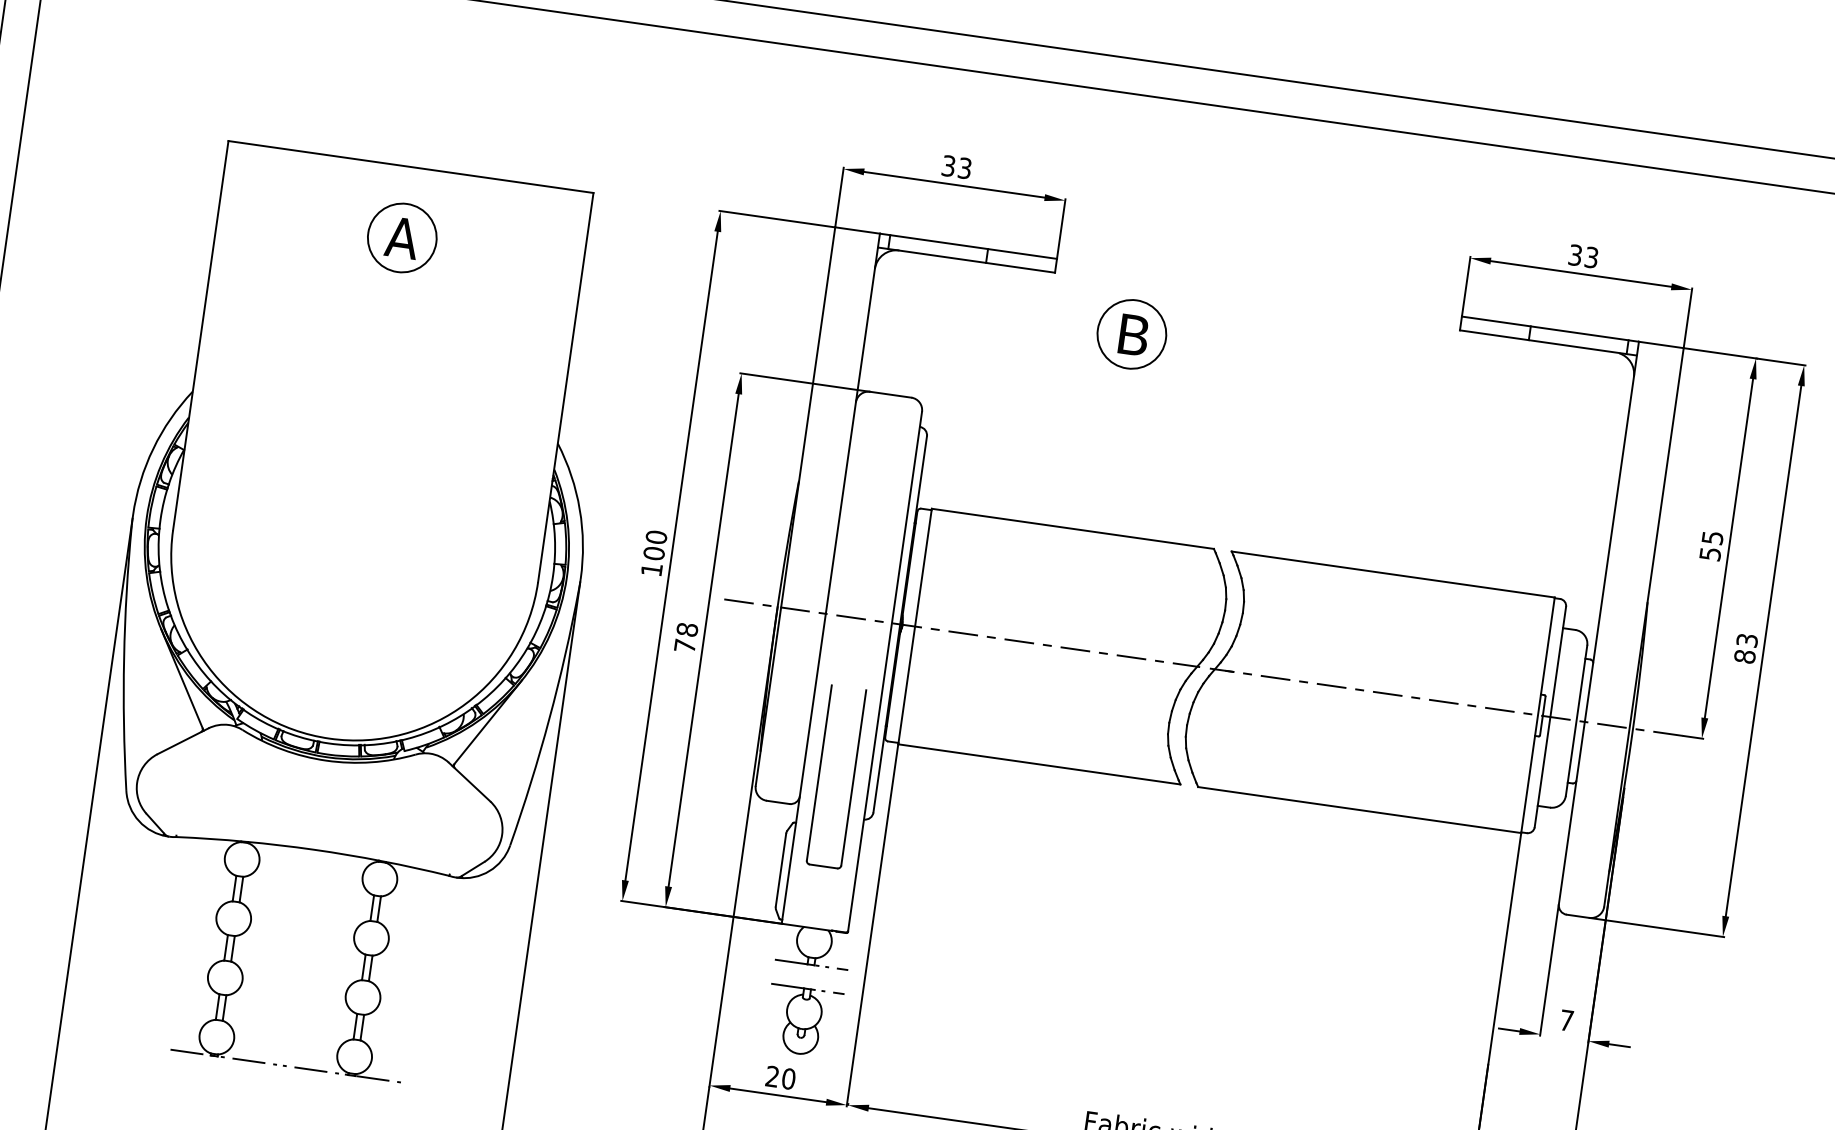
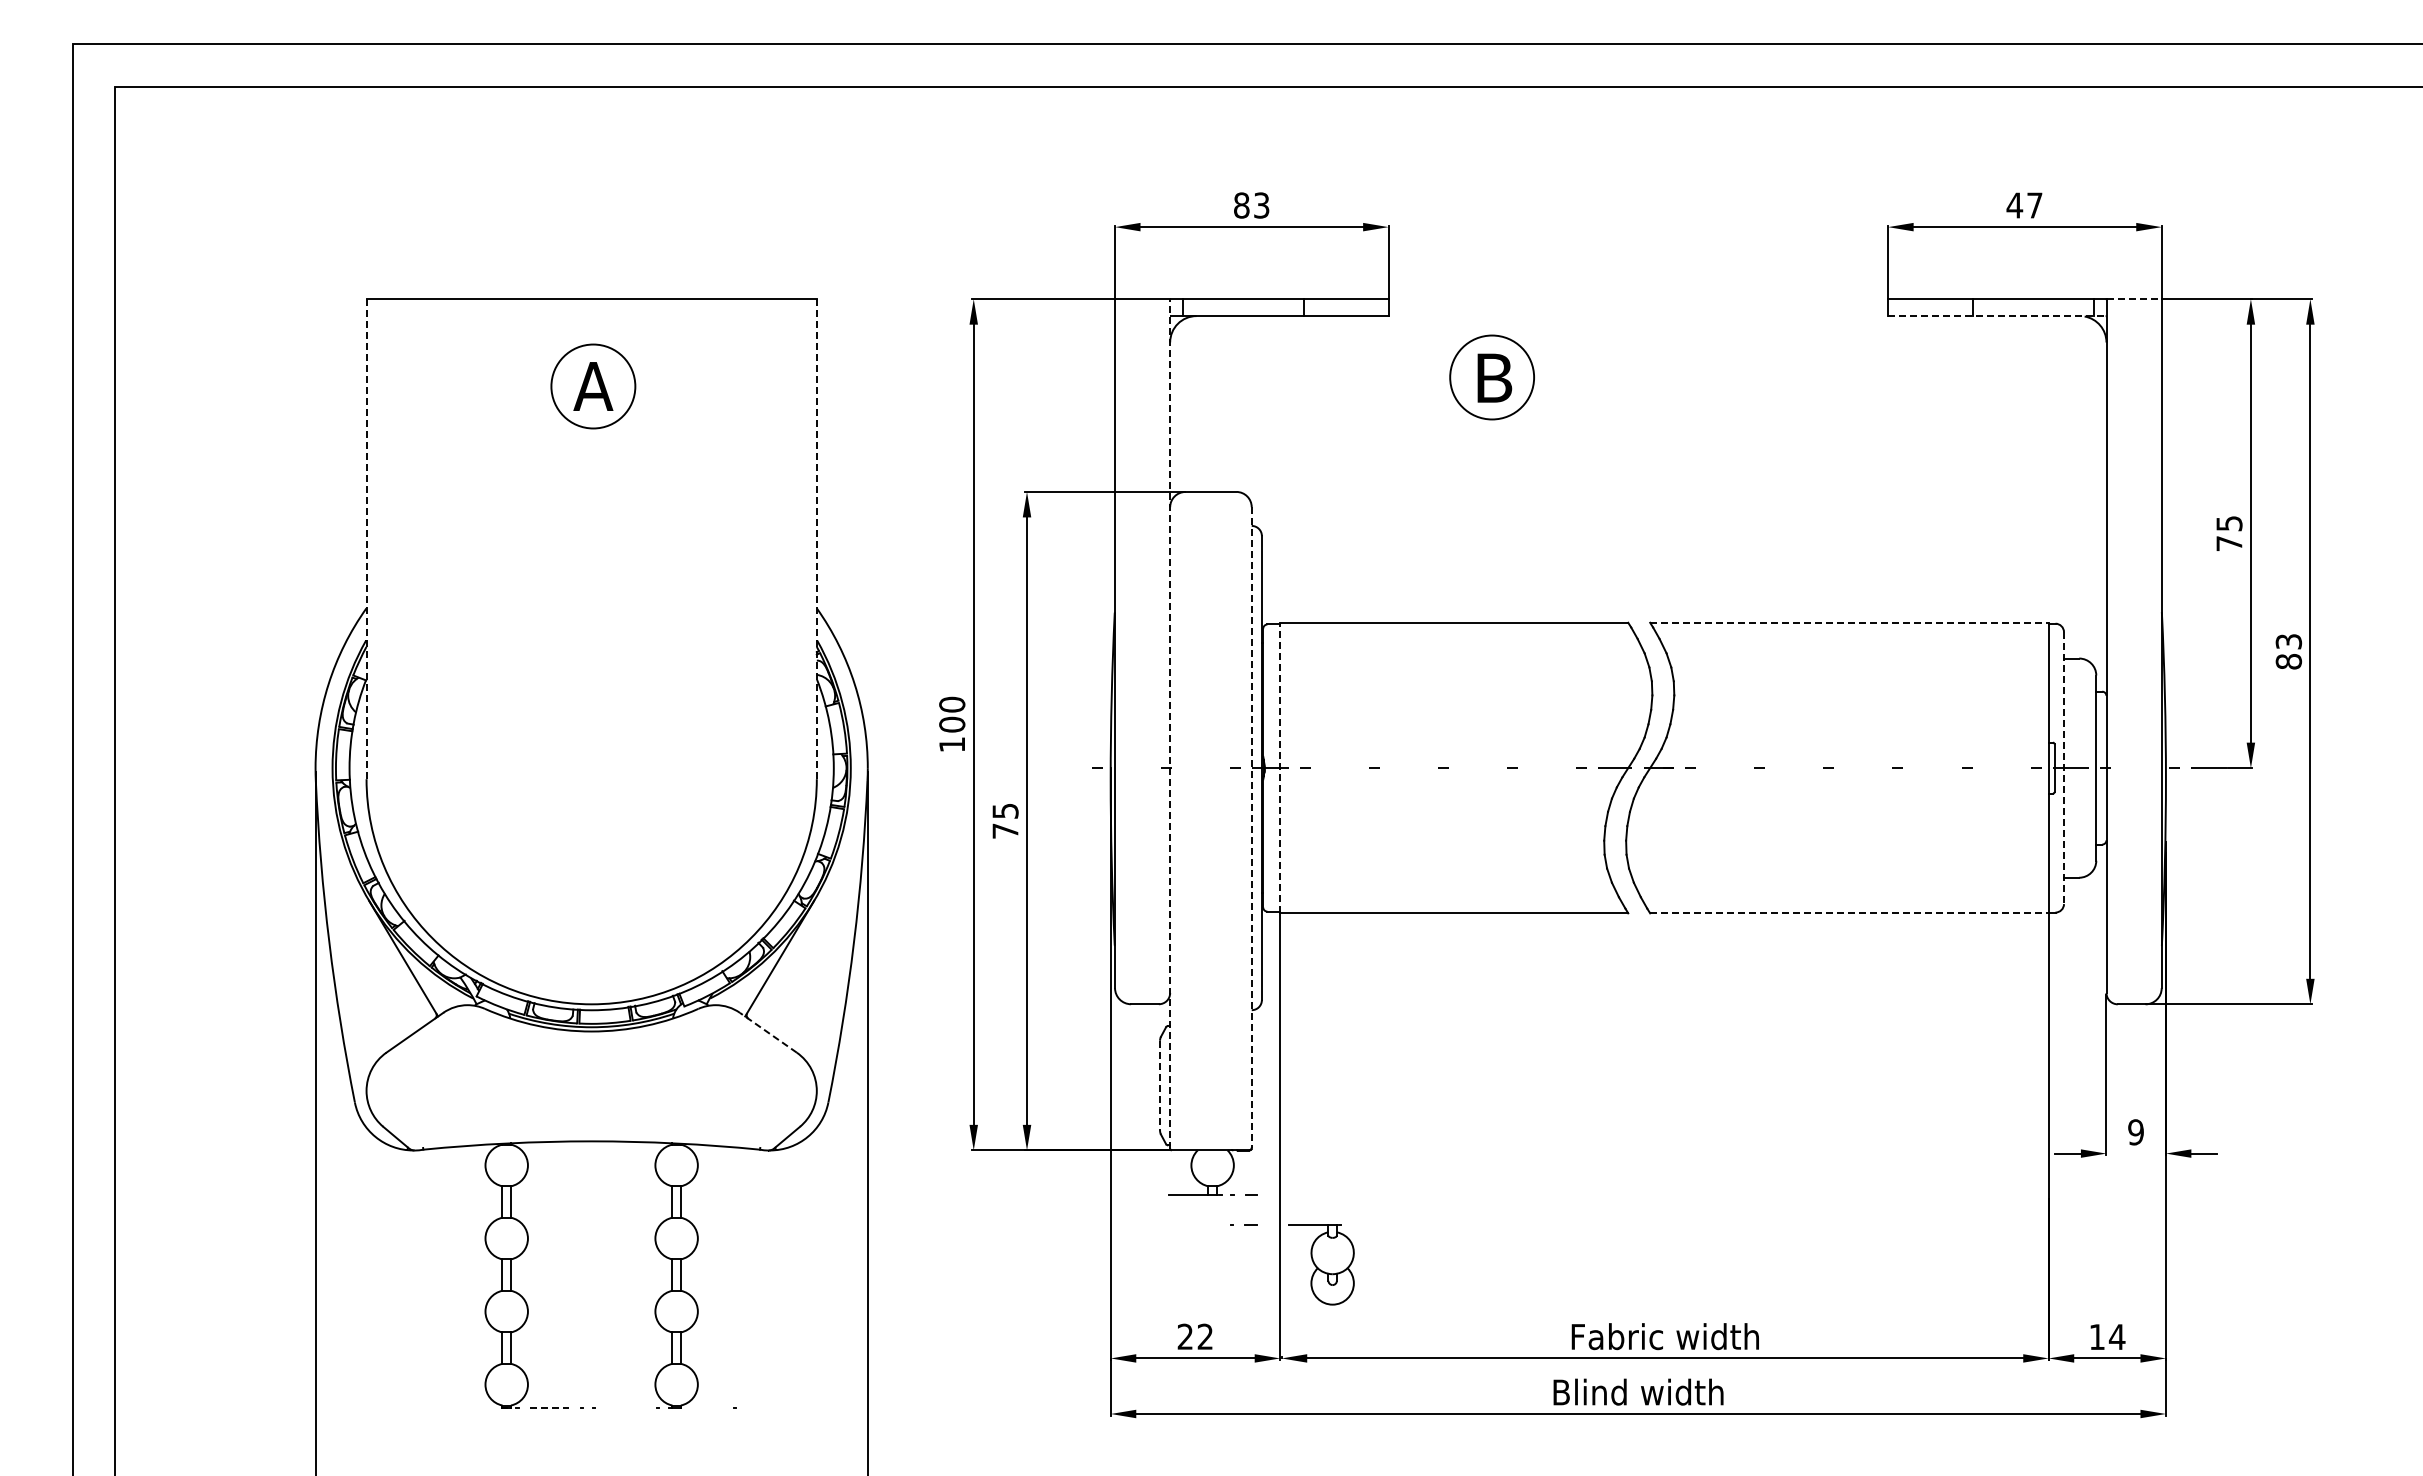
text: (948, 166) -> (1241, 205), 33 -> 83
text: (1583, 256) -> (2024, 205), 33 -> 47
line: (200, 335) -> (366, 539), solid -> dashed
line: (1547, 343) -> (1996, 316), solid -> dashed
line: (1661, 345) -> (2134, 299), solid -> dashed
line: (565, 386) -> (816, 538), solid -> dashed
text: (1710, 554) -> (2229, 543), 55 -> 75
line: (1393, 574) -> (1849, 622), solid -> dashed
line: (831, 577) -> (1170, 723), solid -> dashed
line: (738, 601) -> (1062, 768), removed
line: (795, 609) -> (1132, 768), removed
line: (851, 617) -> (1201, 768), removed
line: (915, 626) -> (1280, 767), solid -> dashed
text: (687, 629) -> (1005, 810), 78 -> 75
line: (963, 633) -> (1339, 768), removed
line: (1018, 641) -> (1408, 768), removed
line: (1074, 649) -> (1477, 768), removed
line: (1131, 657) -> (1547, 768), removed
line: (884, 671) -> (1251, 827), solid -> dashed
line: (1275, 678) -> (1724, 768), removed
line: (1331, 685) -> (1793, 767), removed
line: (1387, 694) -> (1863, 768), removed
line: (1443, 702) -> (1932, 768), removed
line: (1499, 710) -> (2001, 768), removed
line: (1550, 717) -> (2064, 768), solid -> dashed
line: (1611, 726) -> (2139, 768), removed
part: (819, 774) -> (1190, 963), removed
line: (469, 781) -> (768, 1032), solid -> dashed
line: (1359, 810) -> (1849, 913), solid -> dashed
line: (781, 870) -> (1160, 1085), solid -> dashed
part: (793, 1019) -> (1321, 1264), moved
text: (1566, 1020) -> (2135, 1132), 7 -> 9
line: (186, 1051) -> (472, 1407), removed
line: (249, 1060) -> (550, 1407), solid -> dashed
line: (310, 1069) -> (625, 1407), removed
line: (372, 1078) -> (702, 1407), removed
text: (788, 1078) -> (1205, 1336), 20 -> 22

